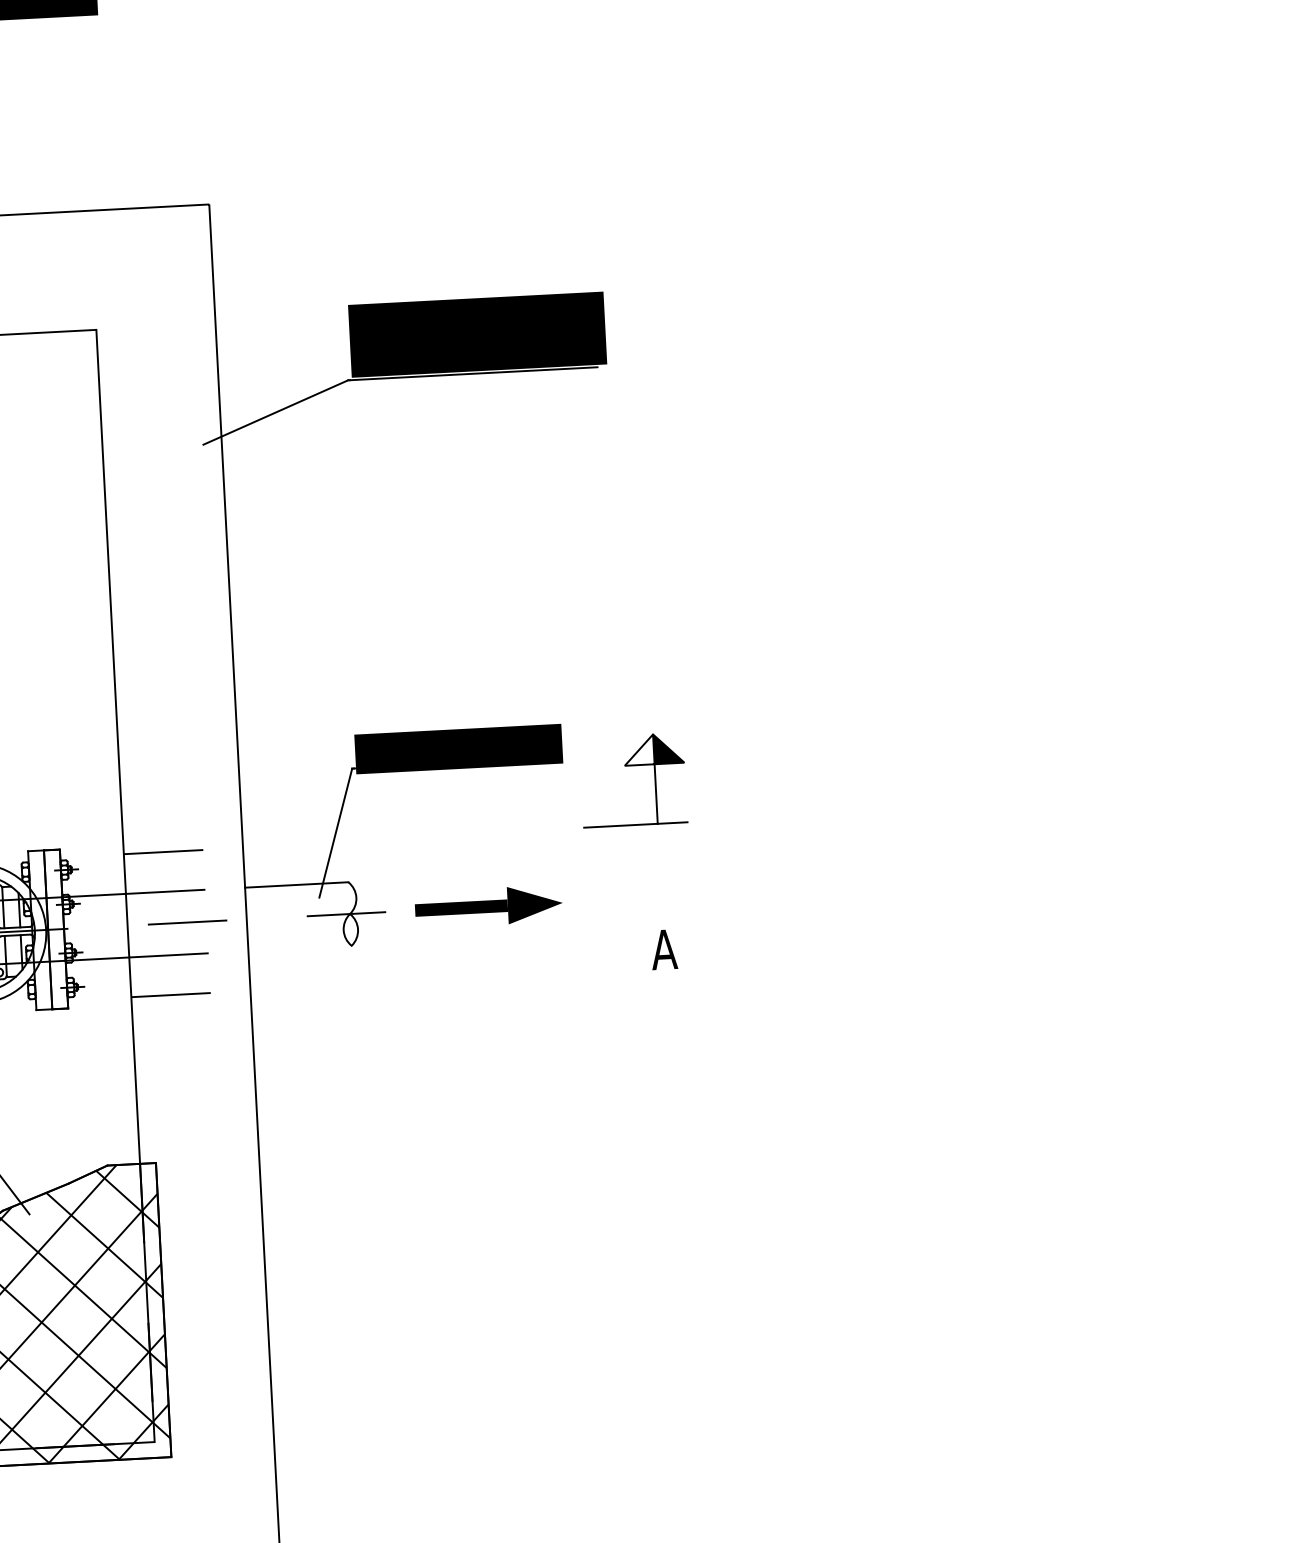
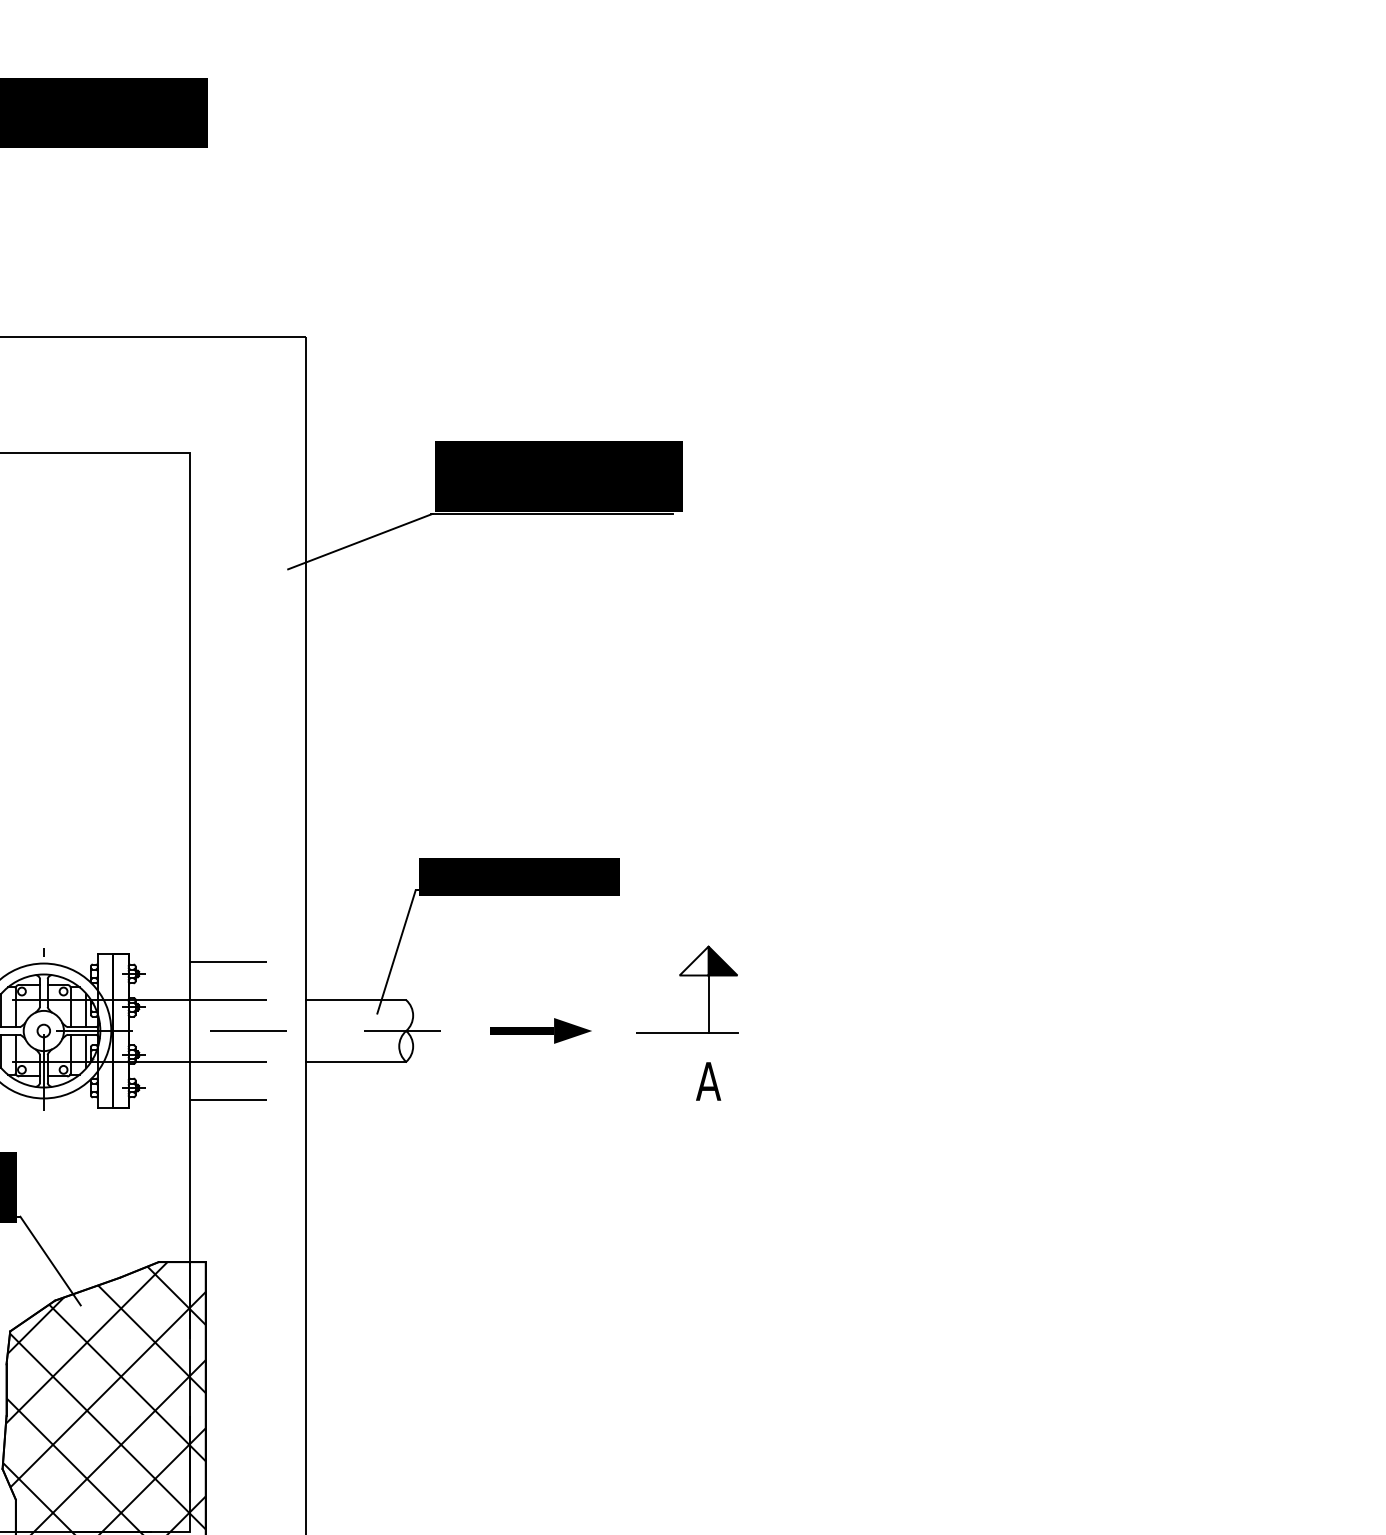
part: (632, 766) -> (687, 976), moved
part: (488, 906) -> (540, 1030), size x0.71
line: (299, 948) -> (355, 1061), added

